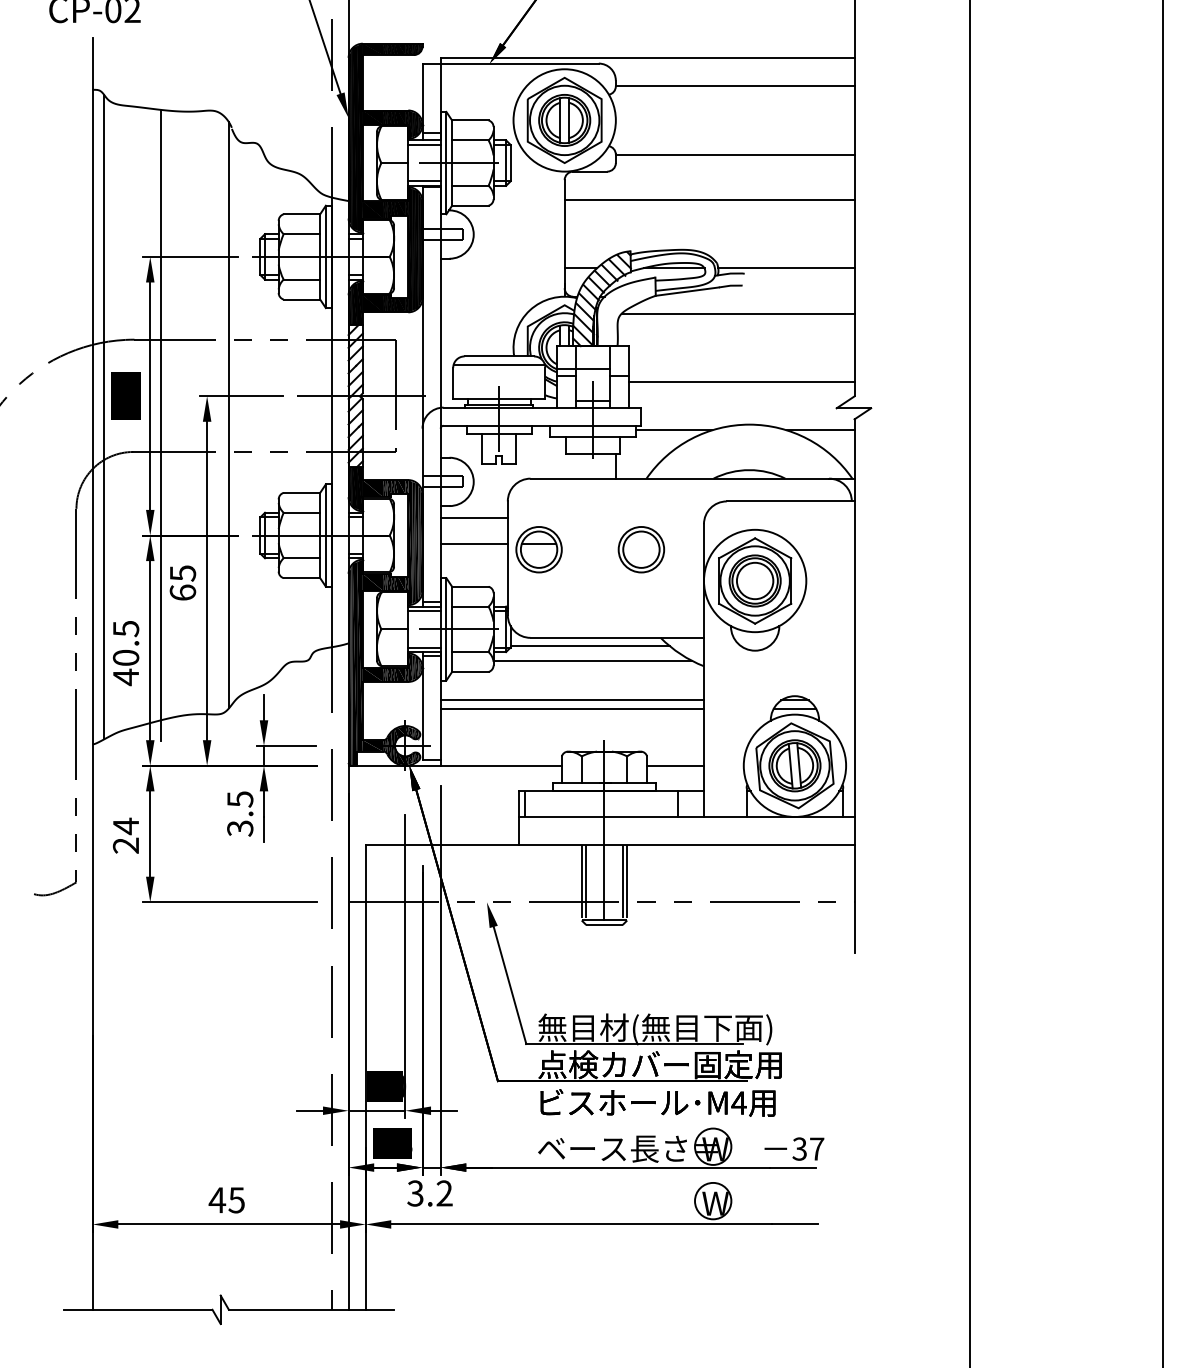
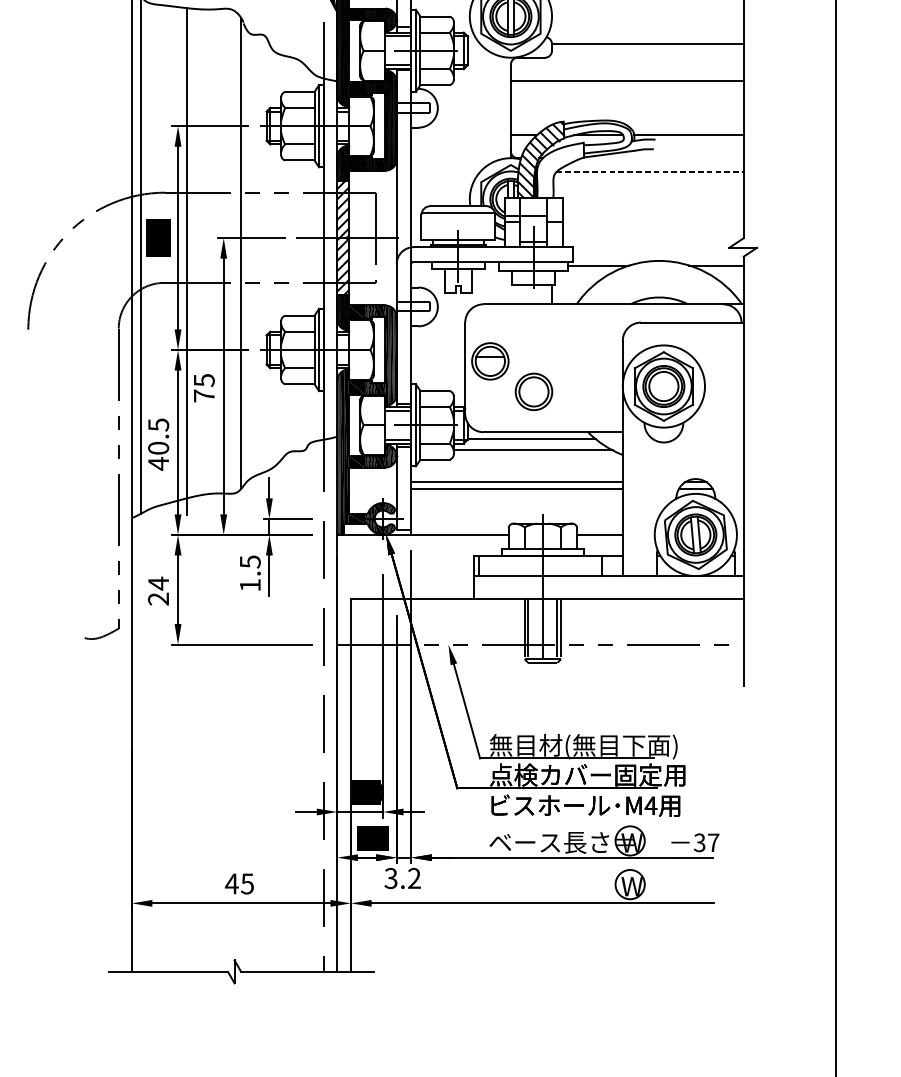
line: (738, 313) -> (650, 171), solid -> dashed
line: (741, 382) -> (652, 227), removed
line: (473, 518) -> (437, 336), removed
line: (473, 544) -> (437, 357), removed
part: (641, 549) -> (534, 391), moved
text: (182, 592) -> (203, 395), 65 -> 75
text: (240, 828) -> (250, 585), 3.5 -> 1.5

